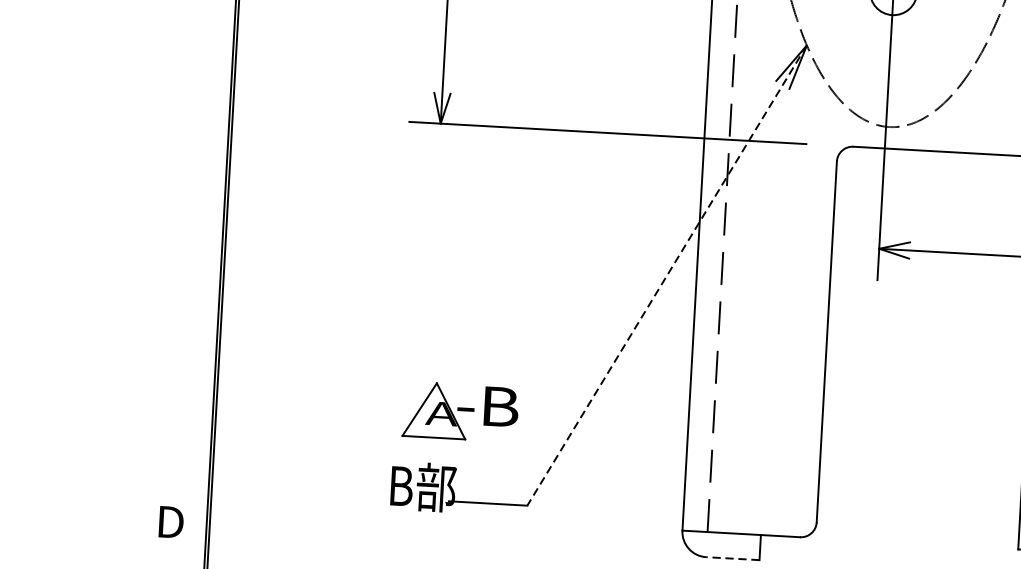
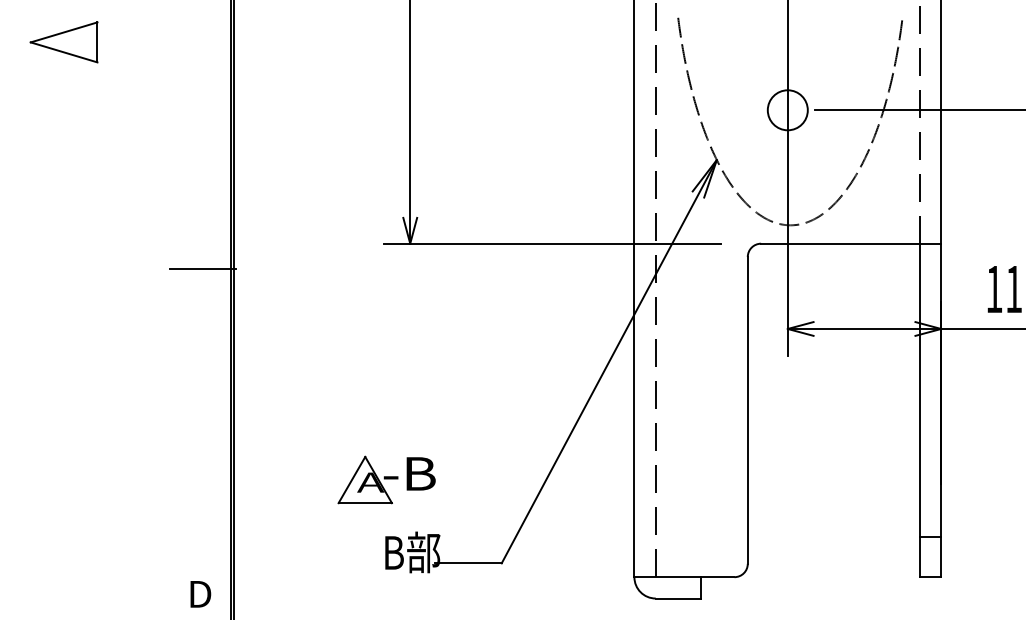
line: (194, 140) -> (202, 269), added
line: (667, 275) -> (609, 361), dashed -> solid
part: (460, 411) -> (386, 479), moved
line: (732, 558) -> (678, 598), dashed -> solid

